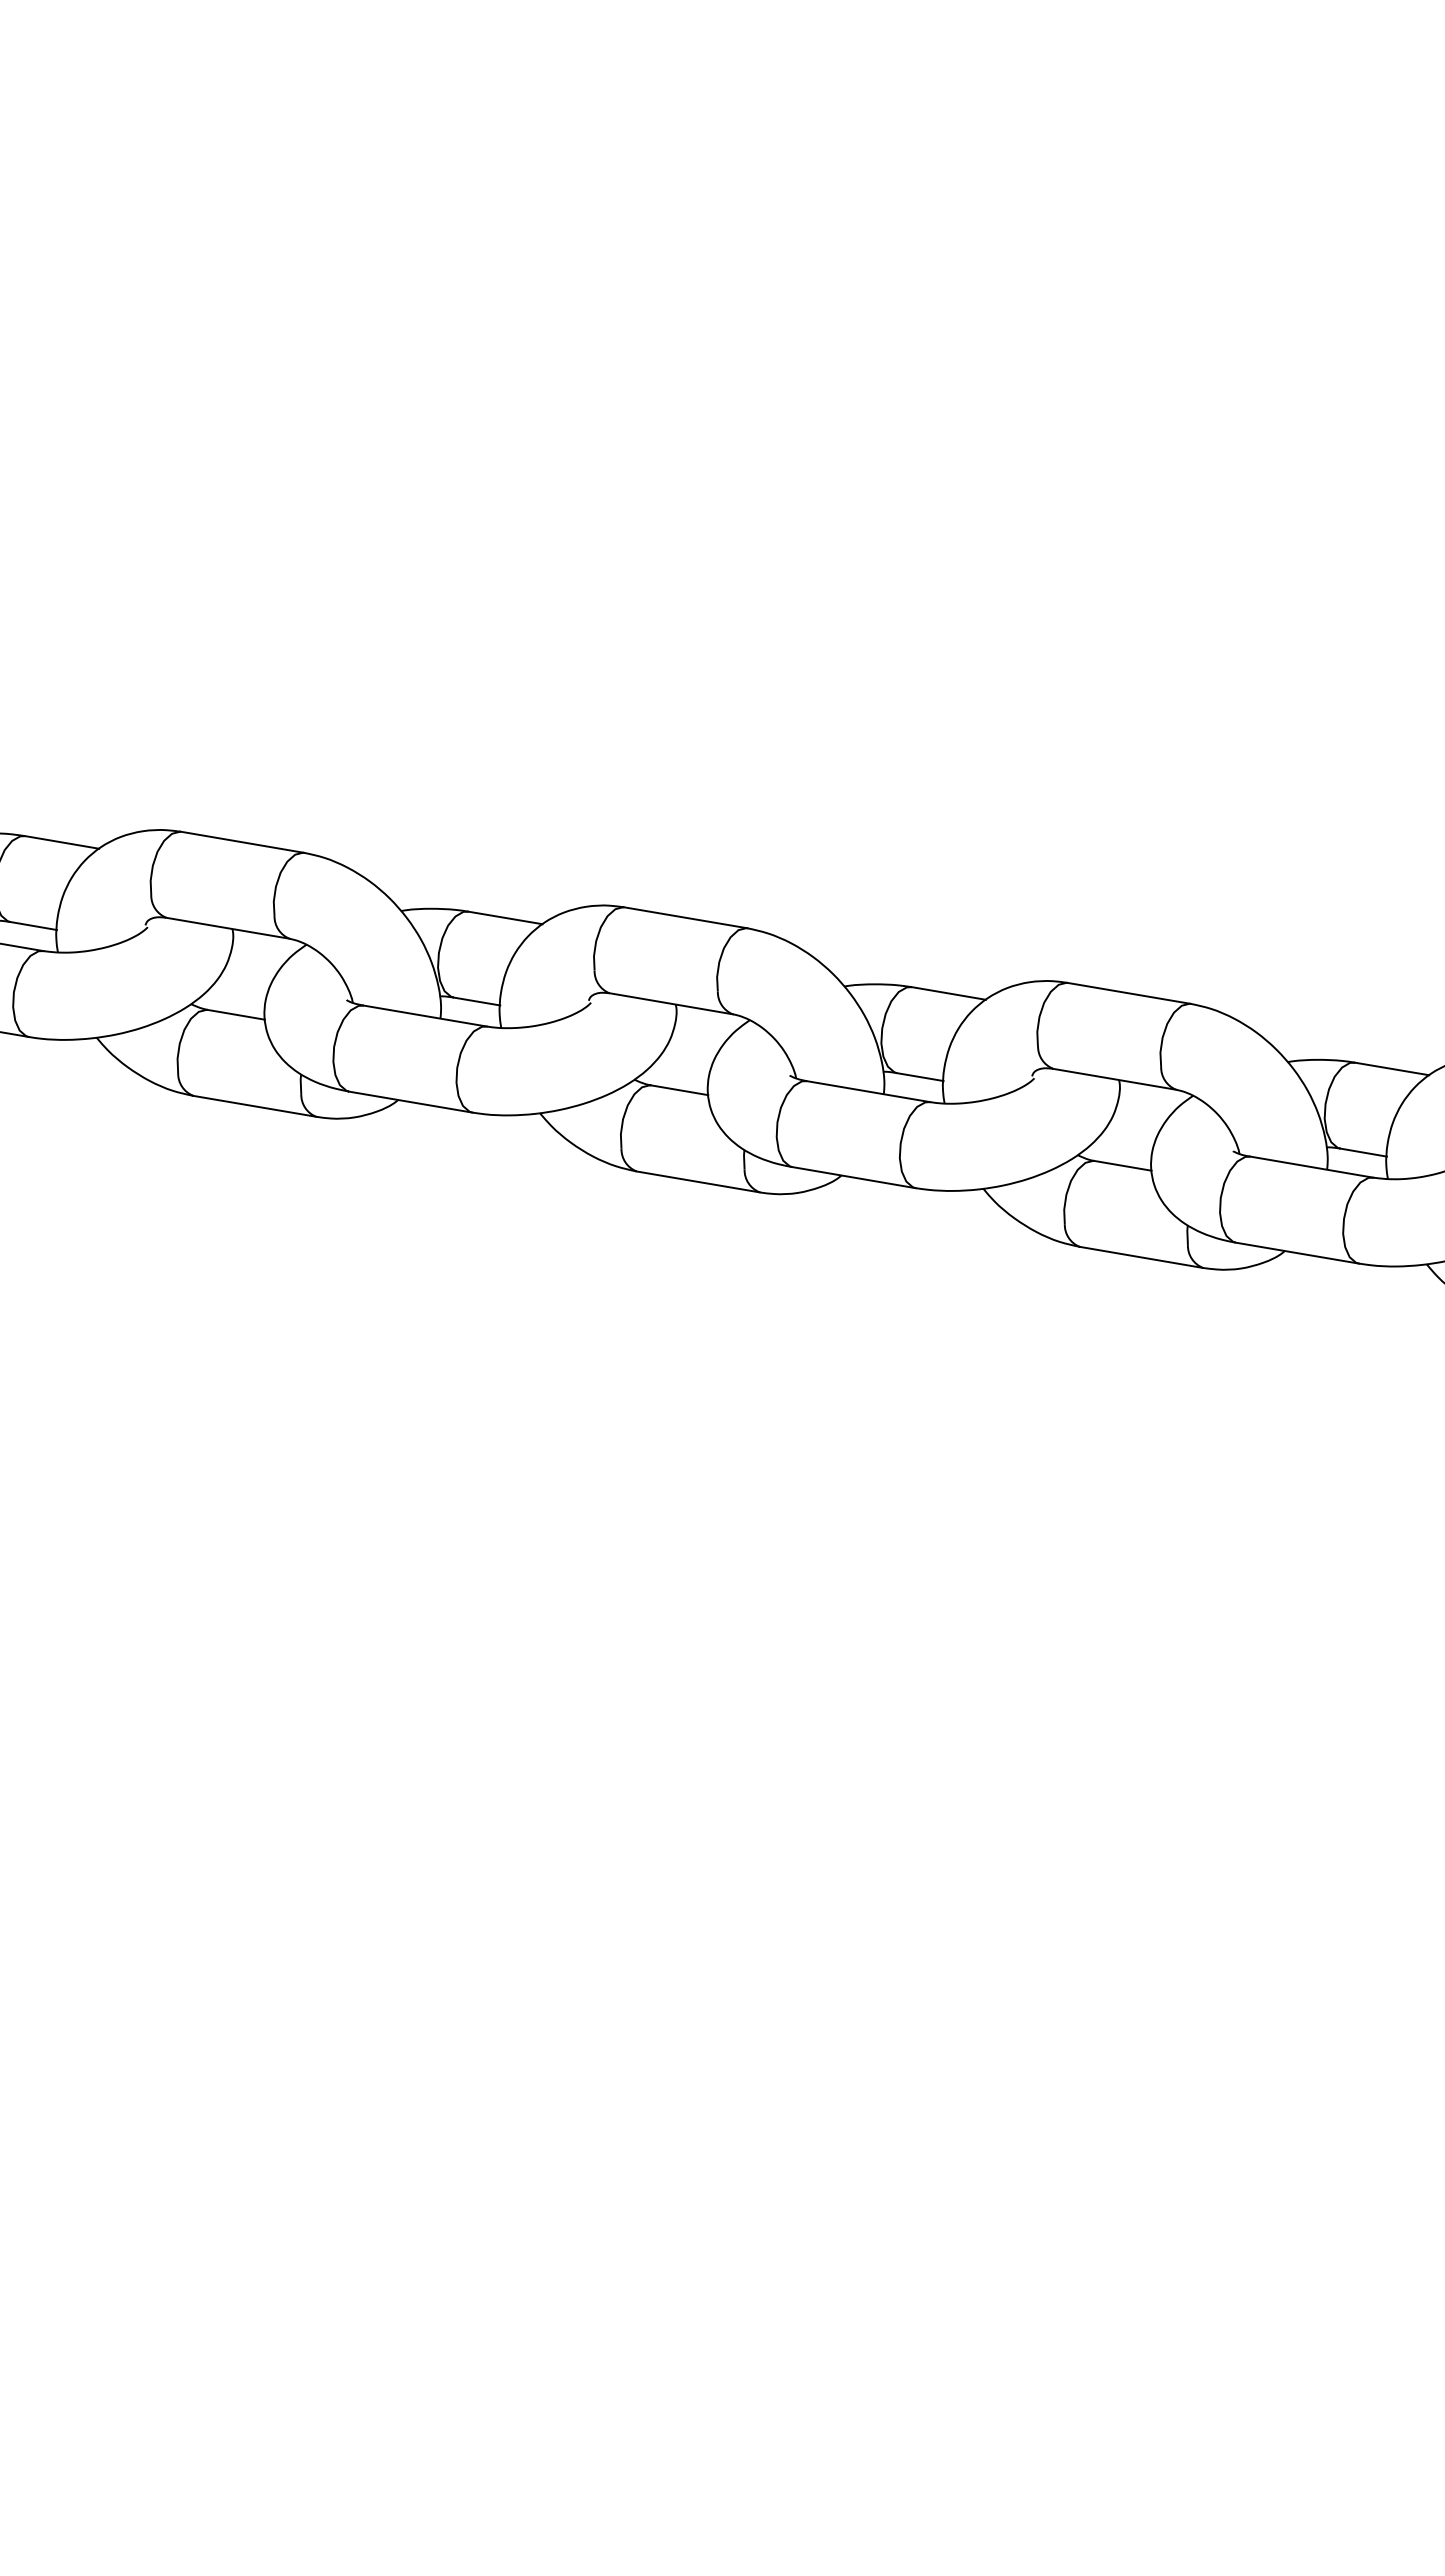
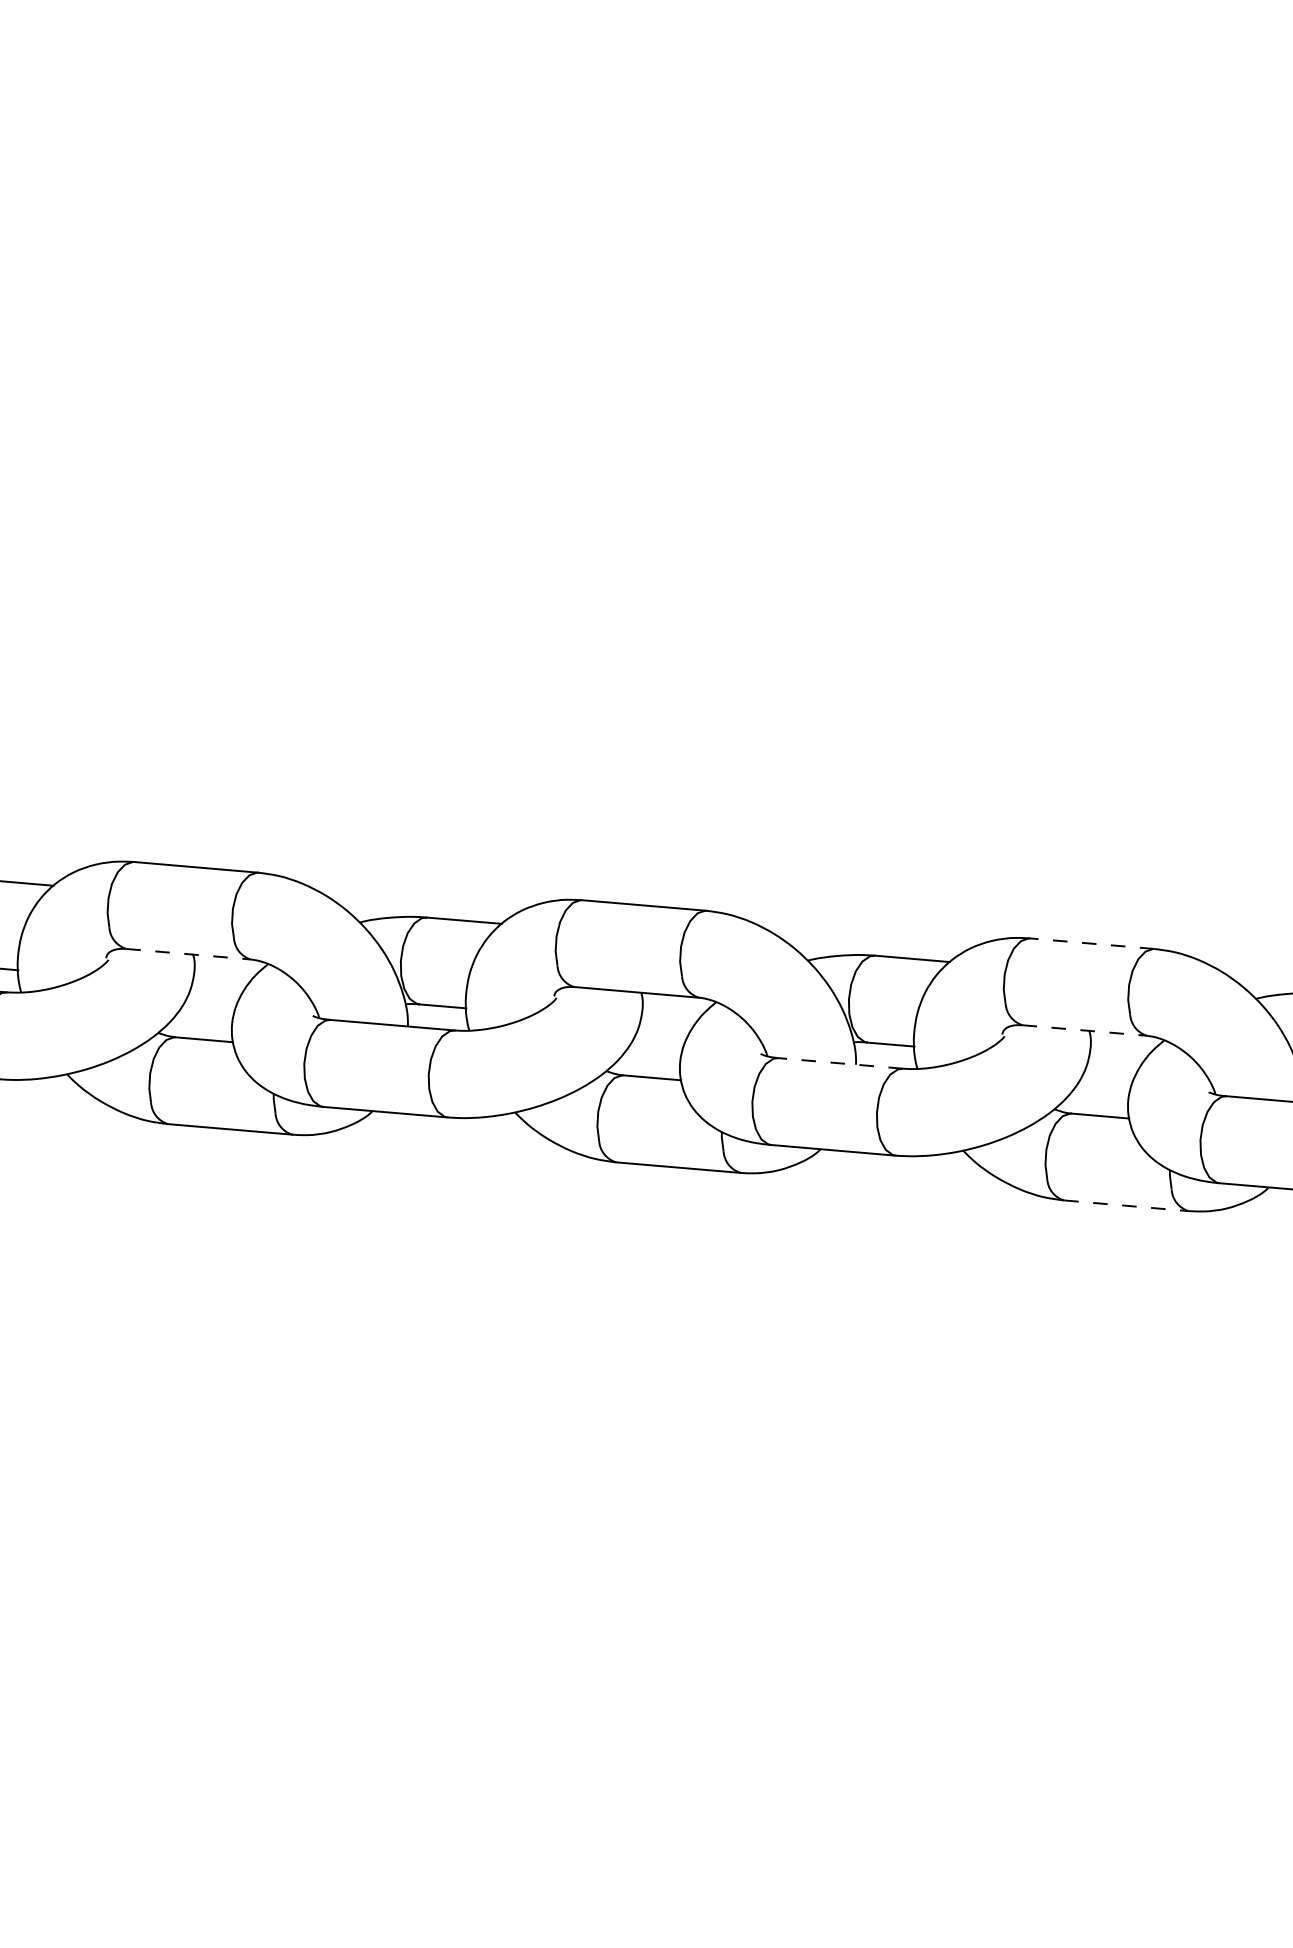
line: (228, 928) -> (189, 954), solid -> dashed
line: (1128, 993) -> (1091, 943), solid -> dashed
line: (1114, 1079) -> (1084, 1030), solid -> dashed
line: (868, 1091) -> (840, 1063), solid -> dashed
line: (1141, 1257) -> (1126, 1205), solid -> dashed

